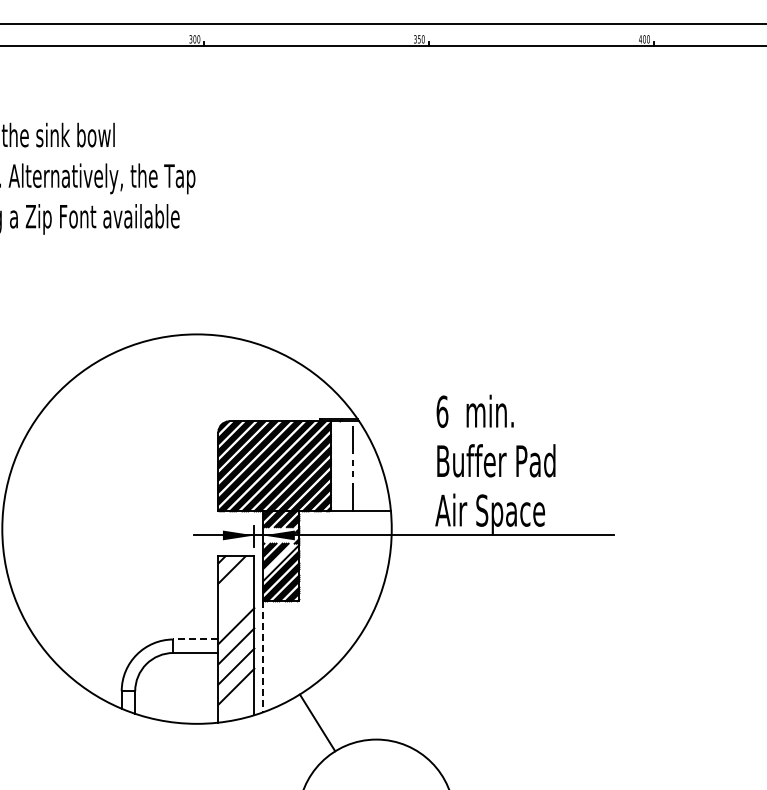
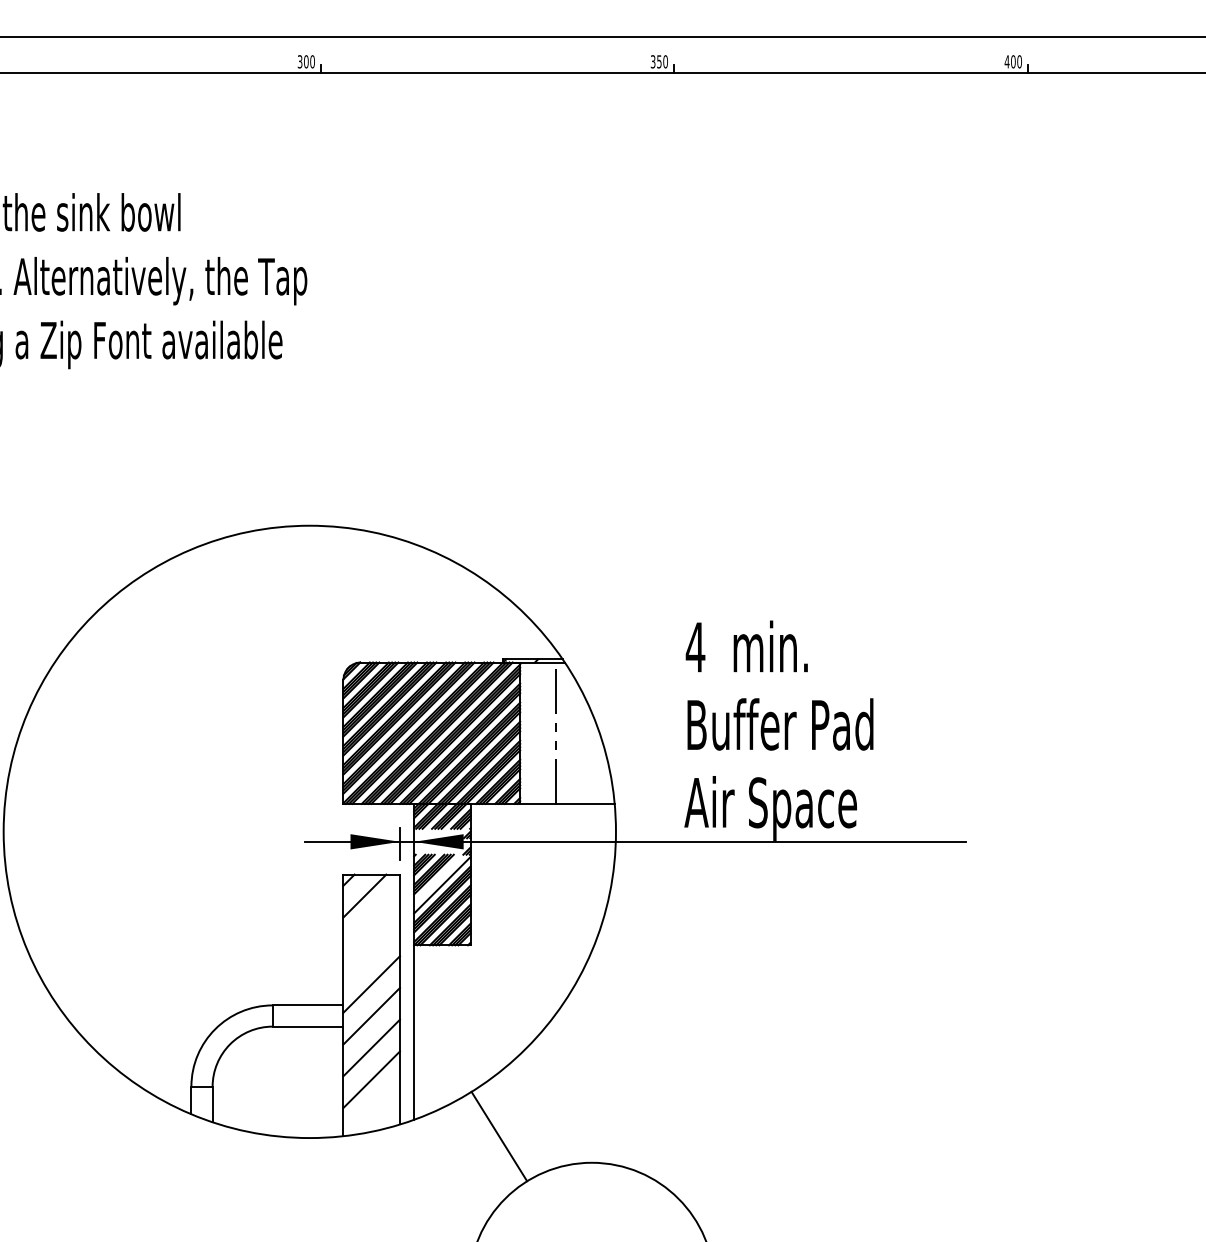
text: (442, 411) -> (695, 646), 6 -> 4
line: (195, 639) -> (307, 1005), dashed -> solid
line: (263, 657) -> (414, 1033), dashed -> solid

